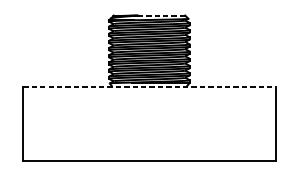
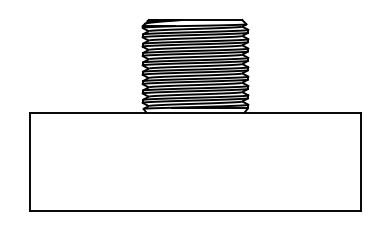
line: (162, 15) -> (212, 20), dashed -> solid
line: (149, 86) -> (195, 112), dashed -> solid

